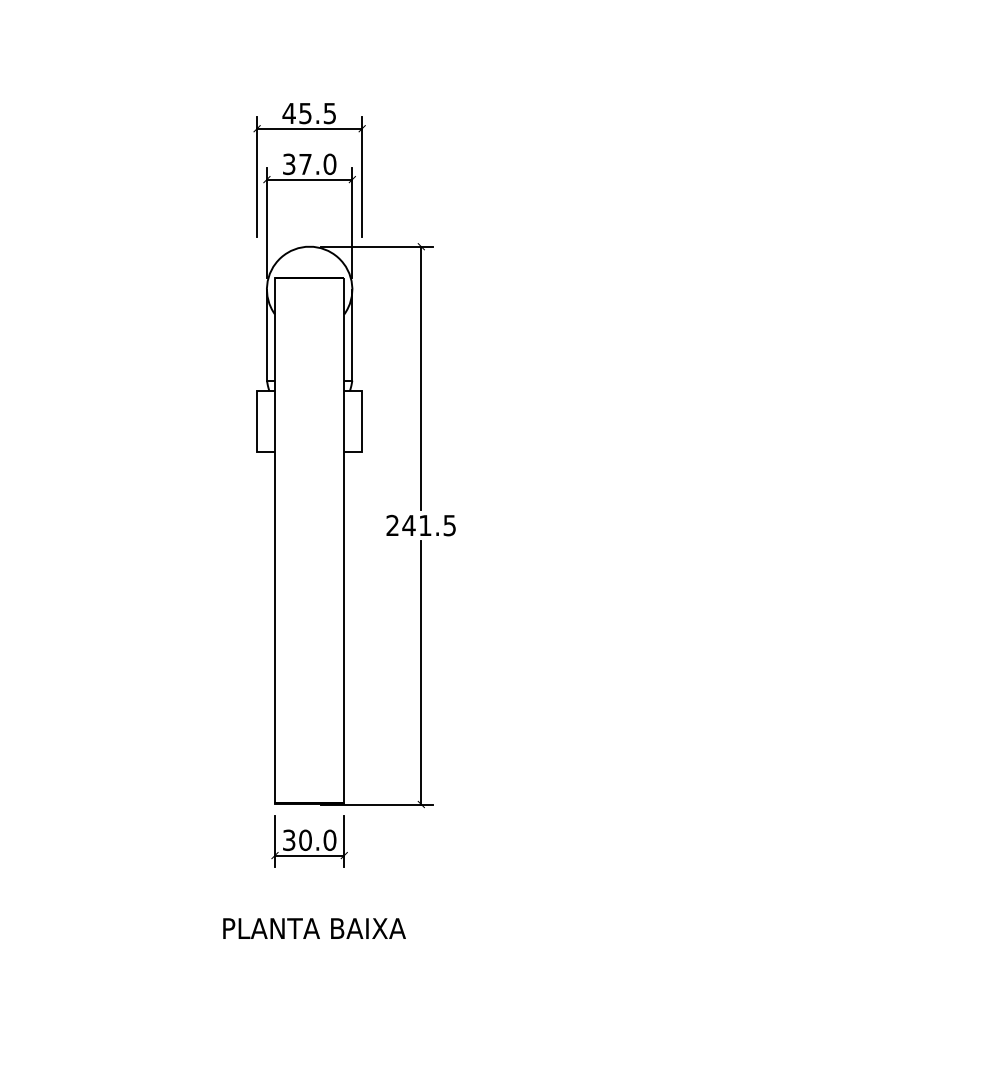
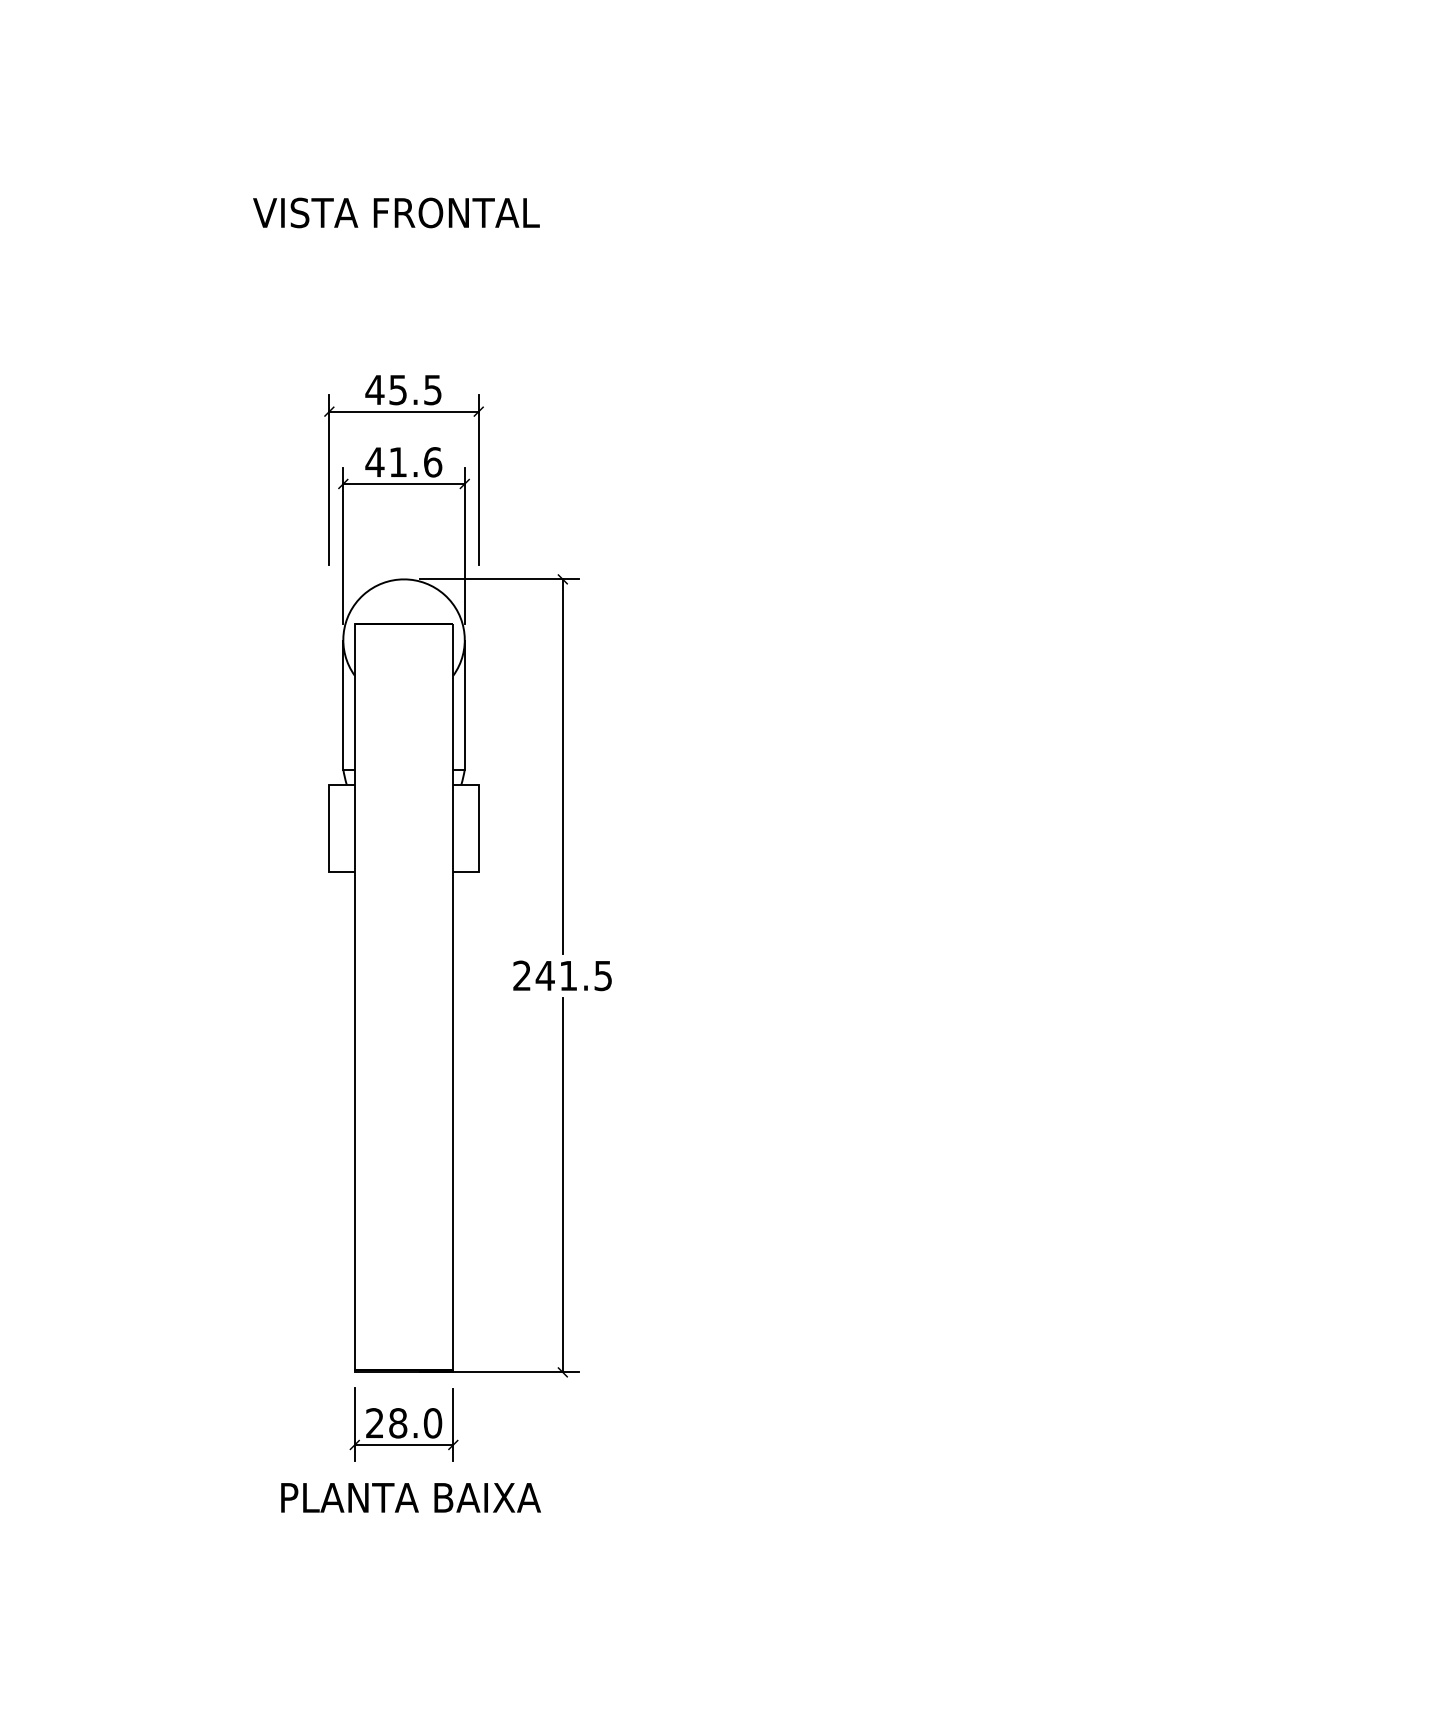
text: (309, 164) -> (403, 462), 37.0 -> 41.6
text: (297, 840) -> (386, 1423), 30.0 -> 28.0
text: (314, 928) -> (410, 1497), moved

